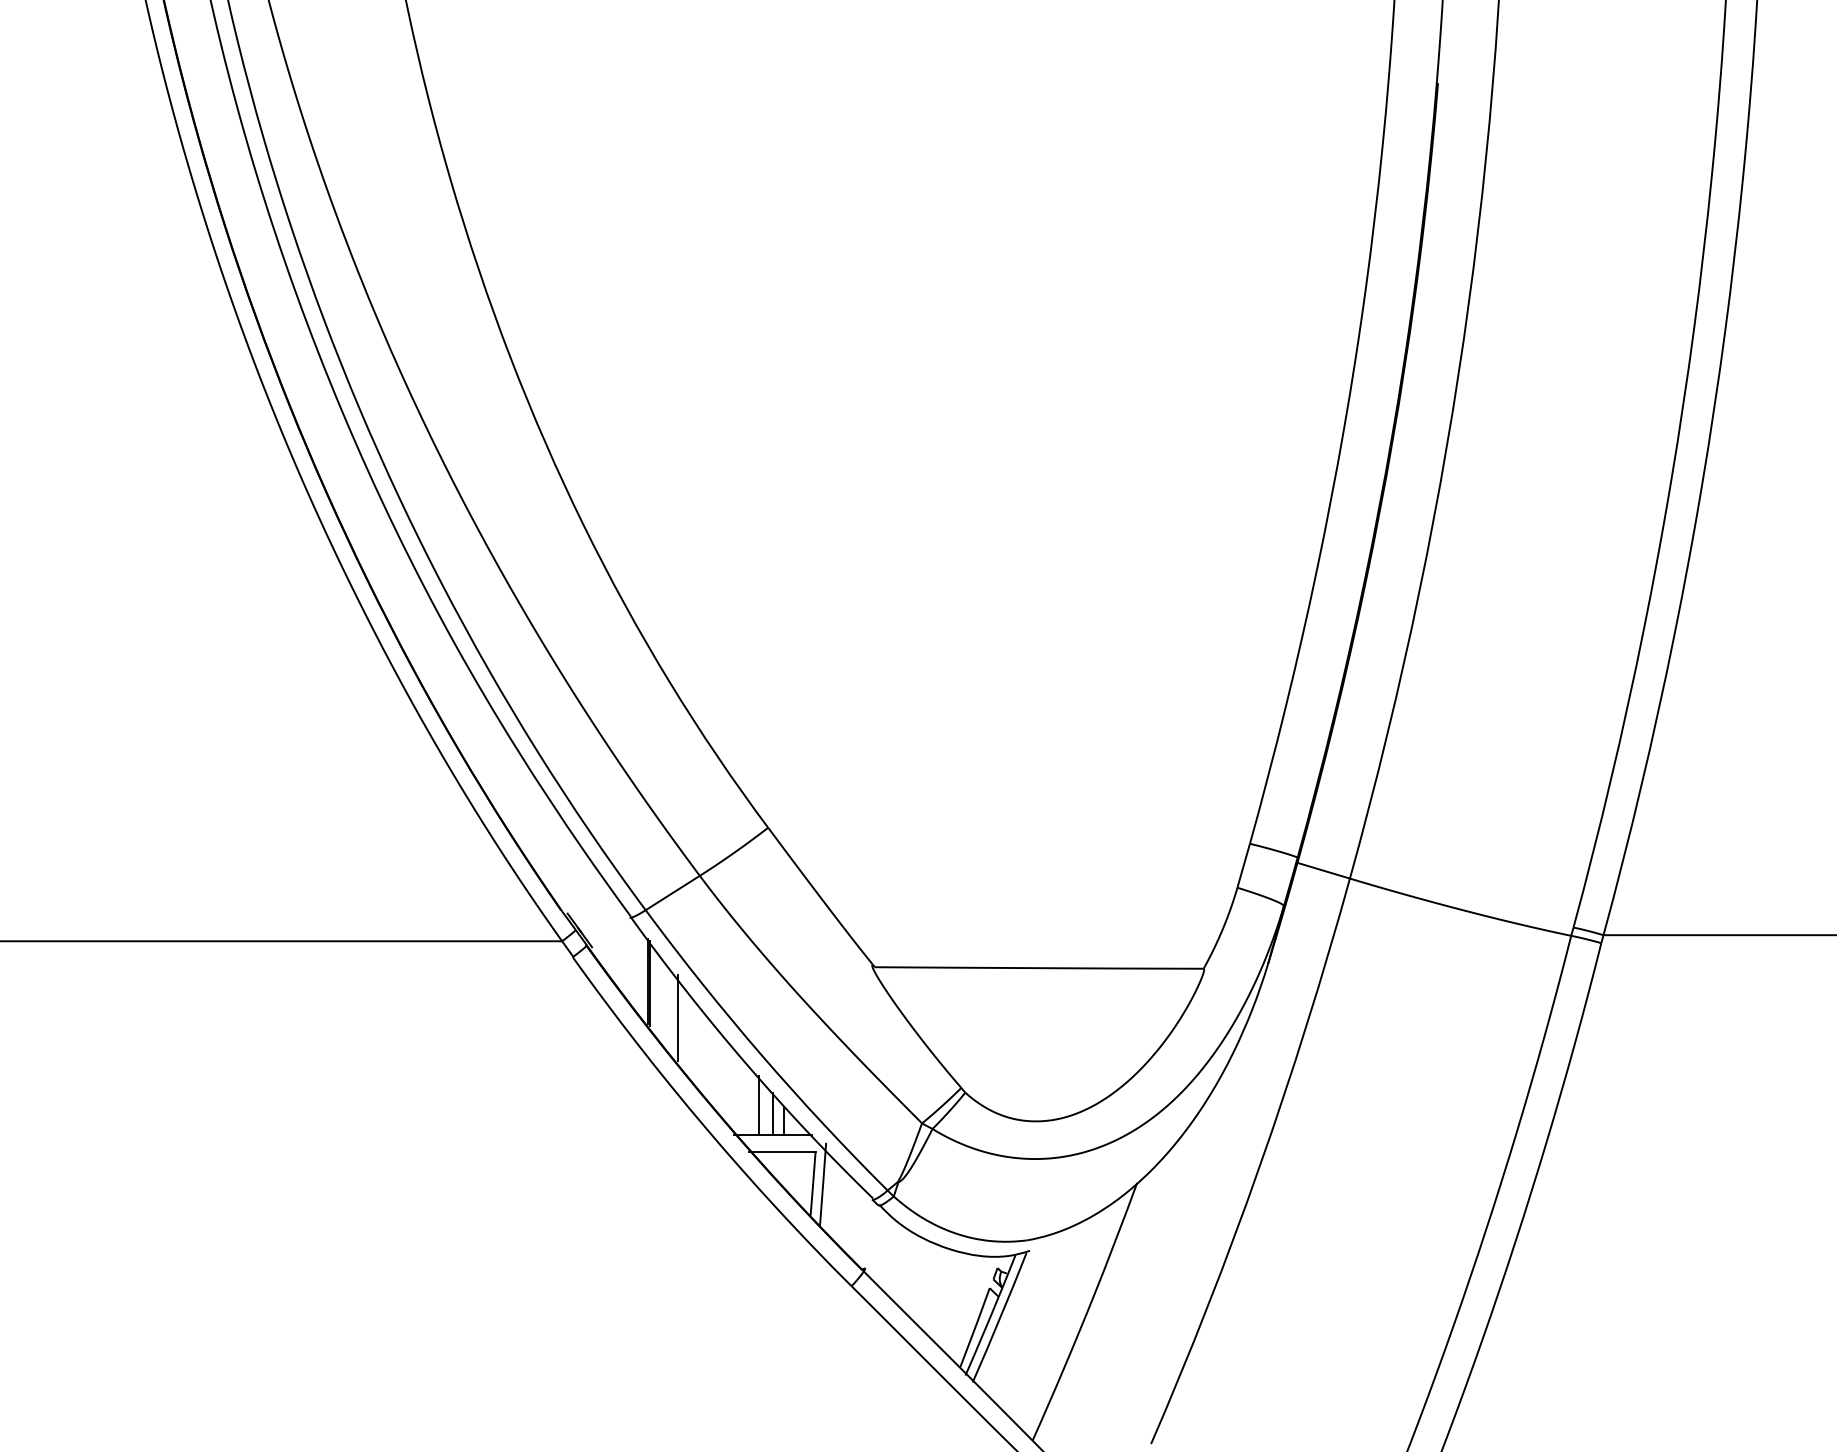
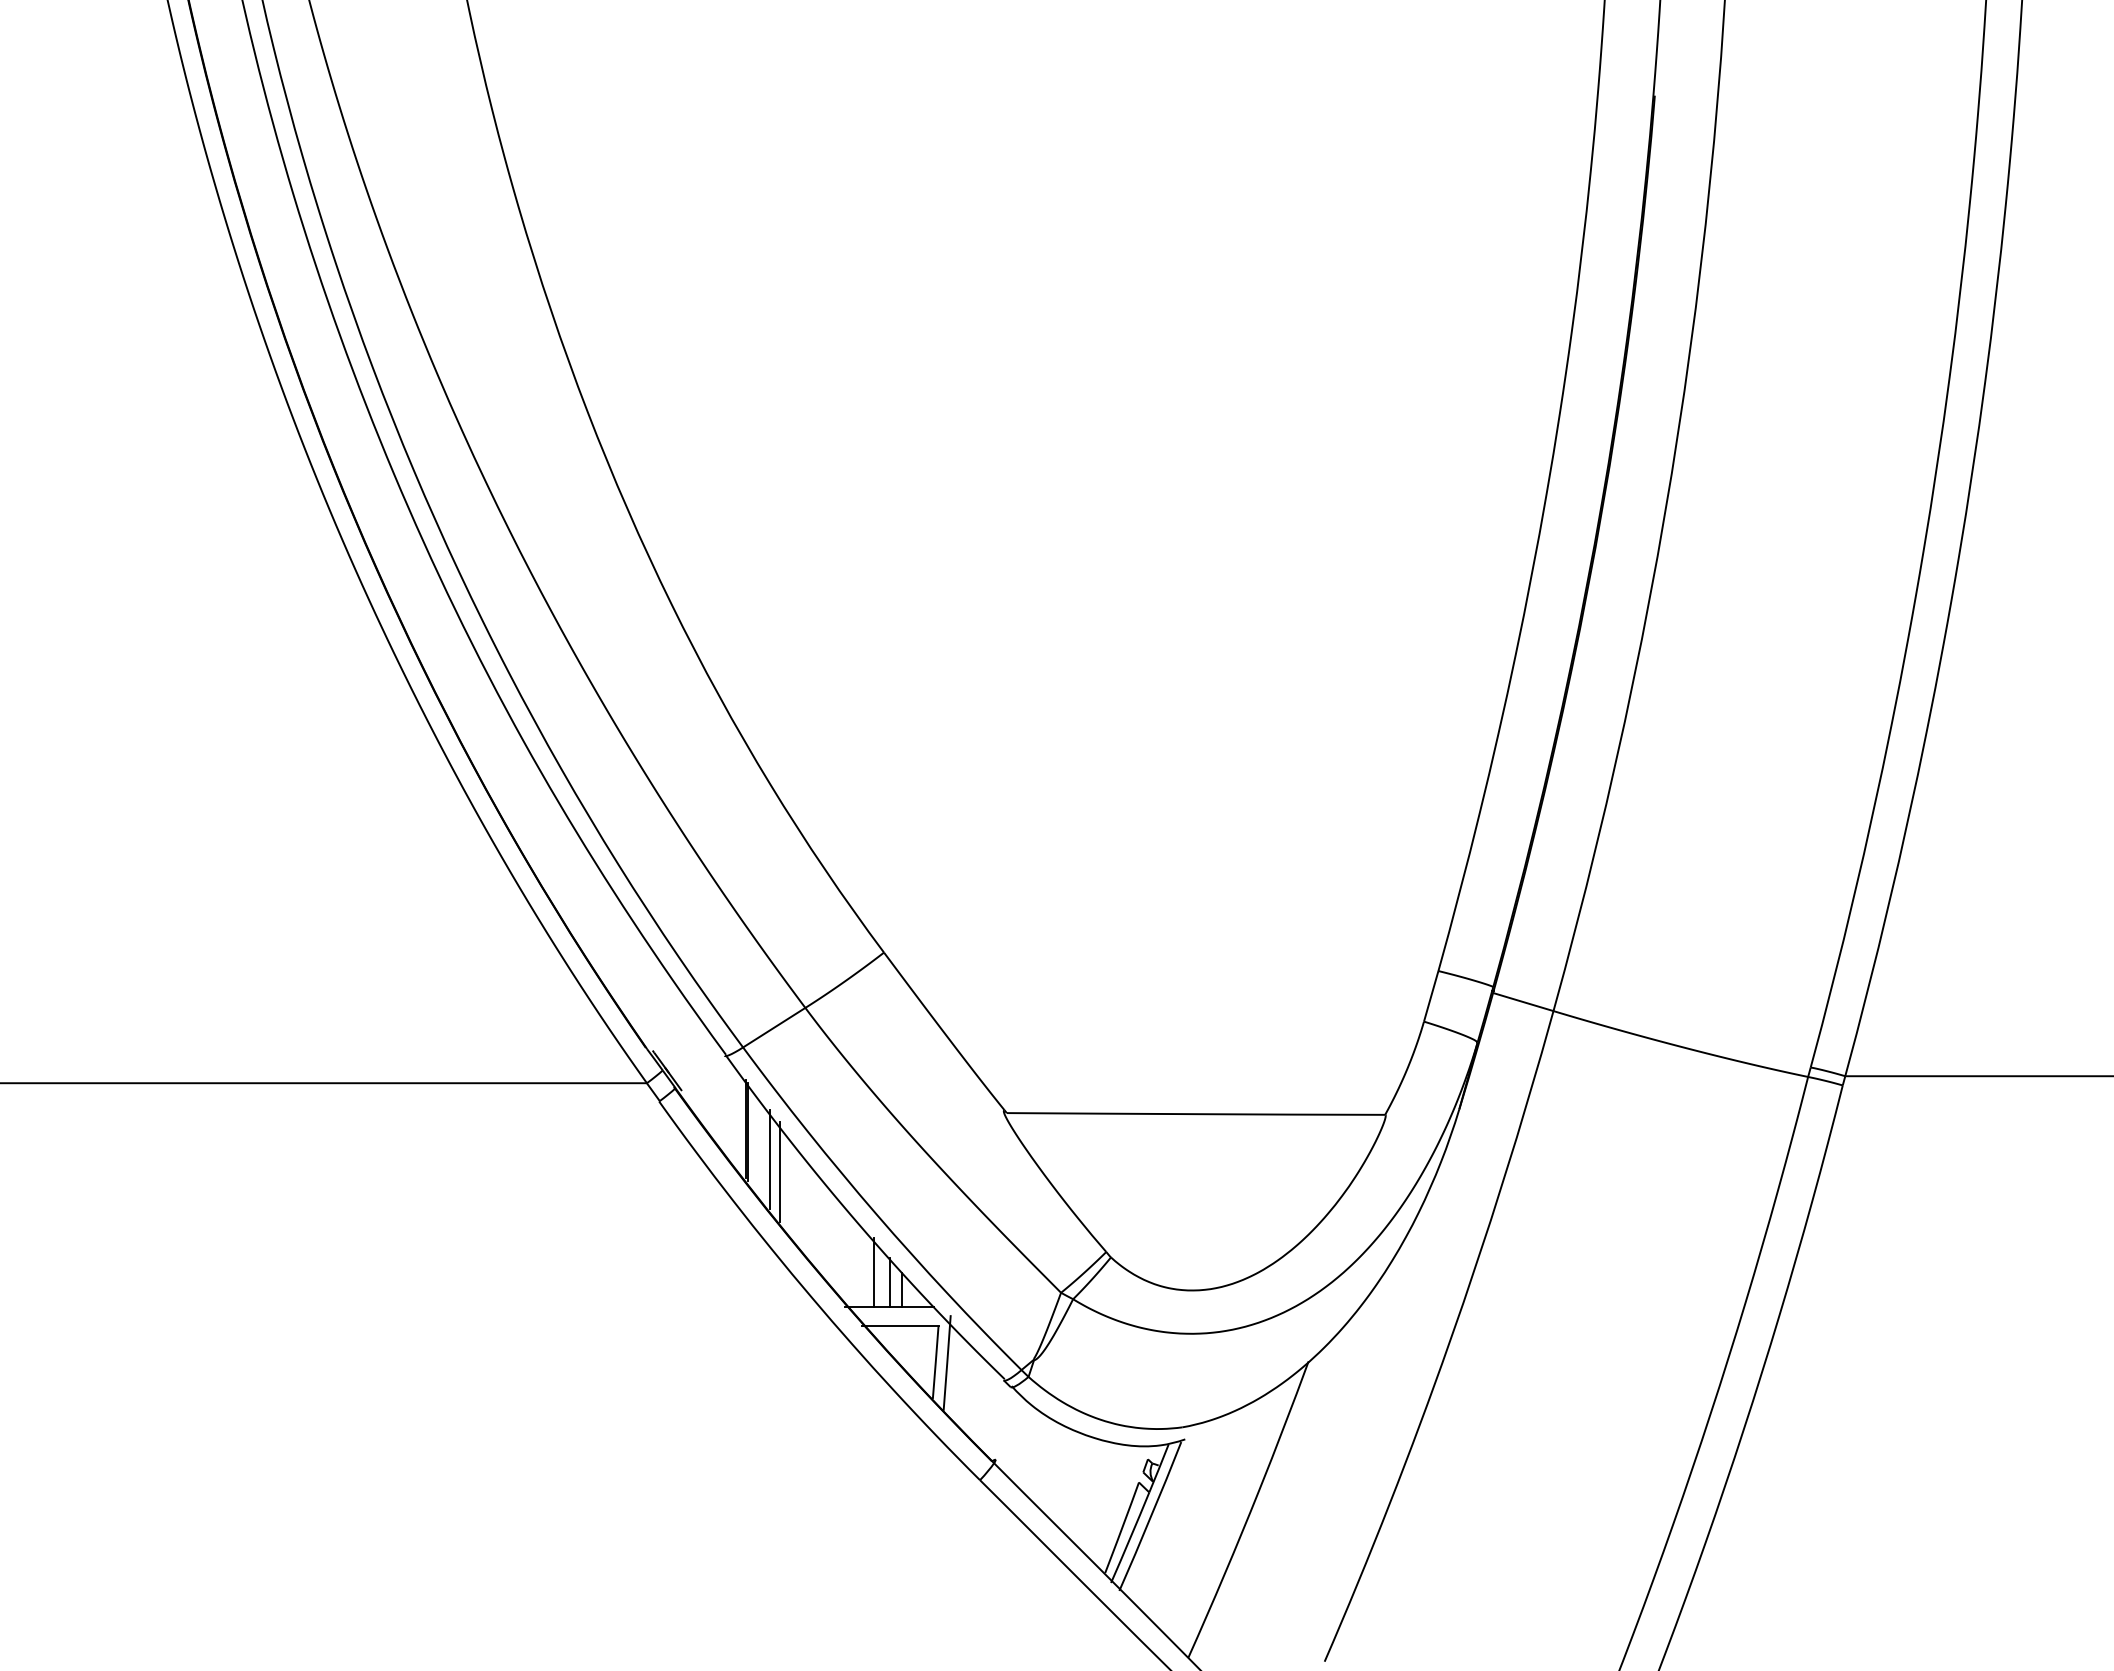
line: (669, 1007) -> (770, 1159), added

